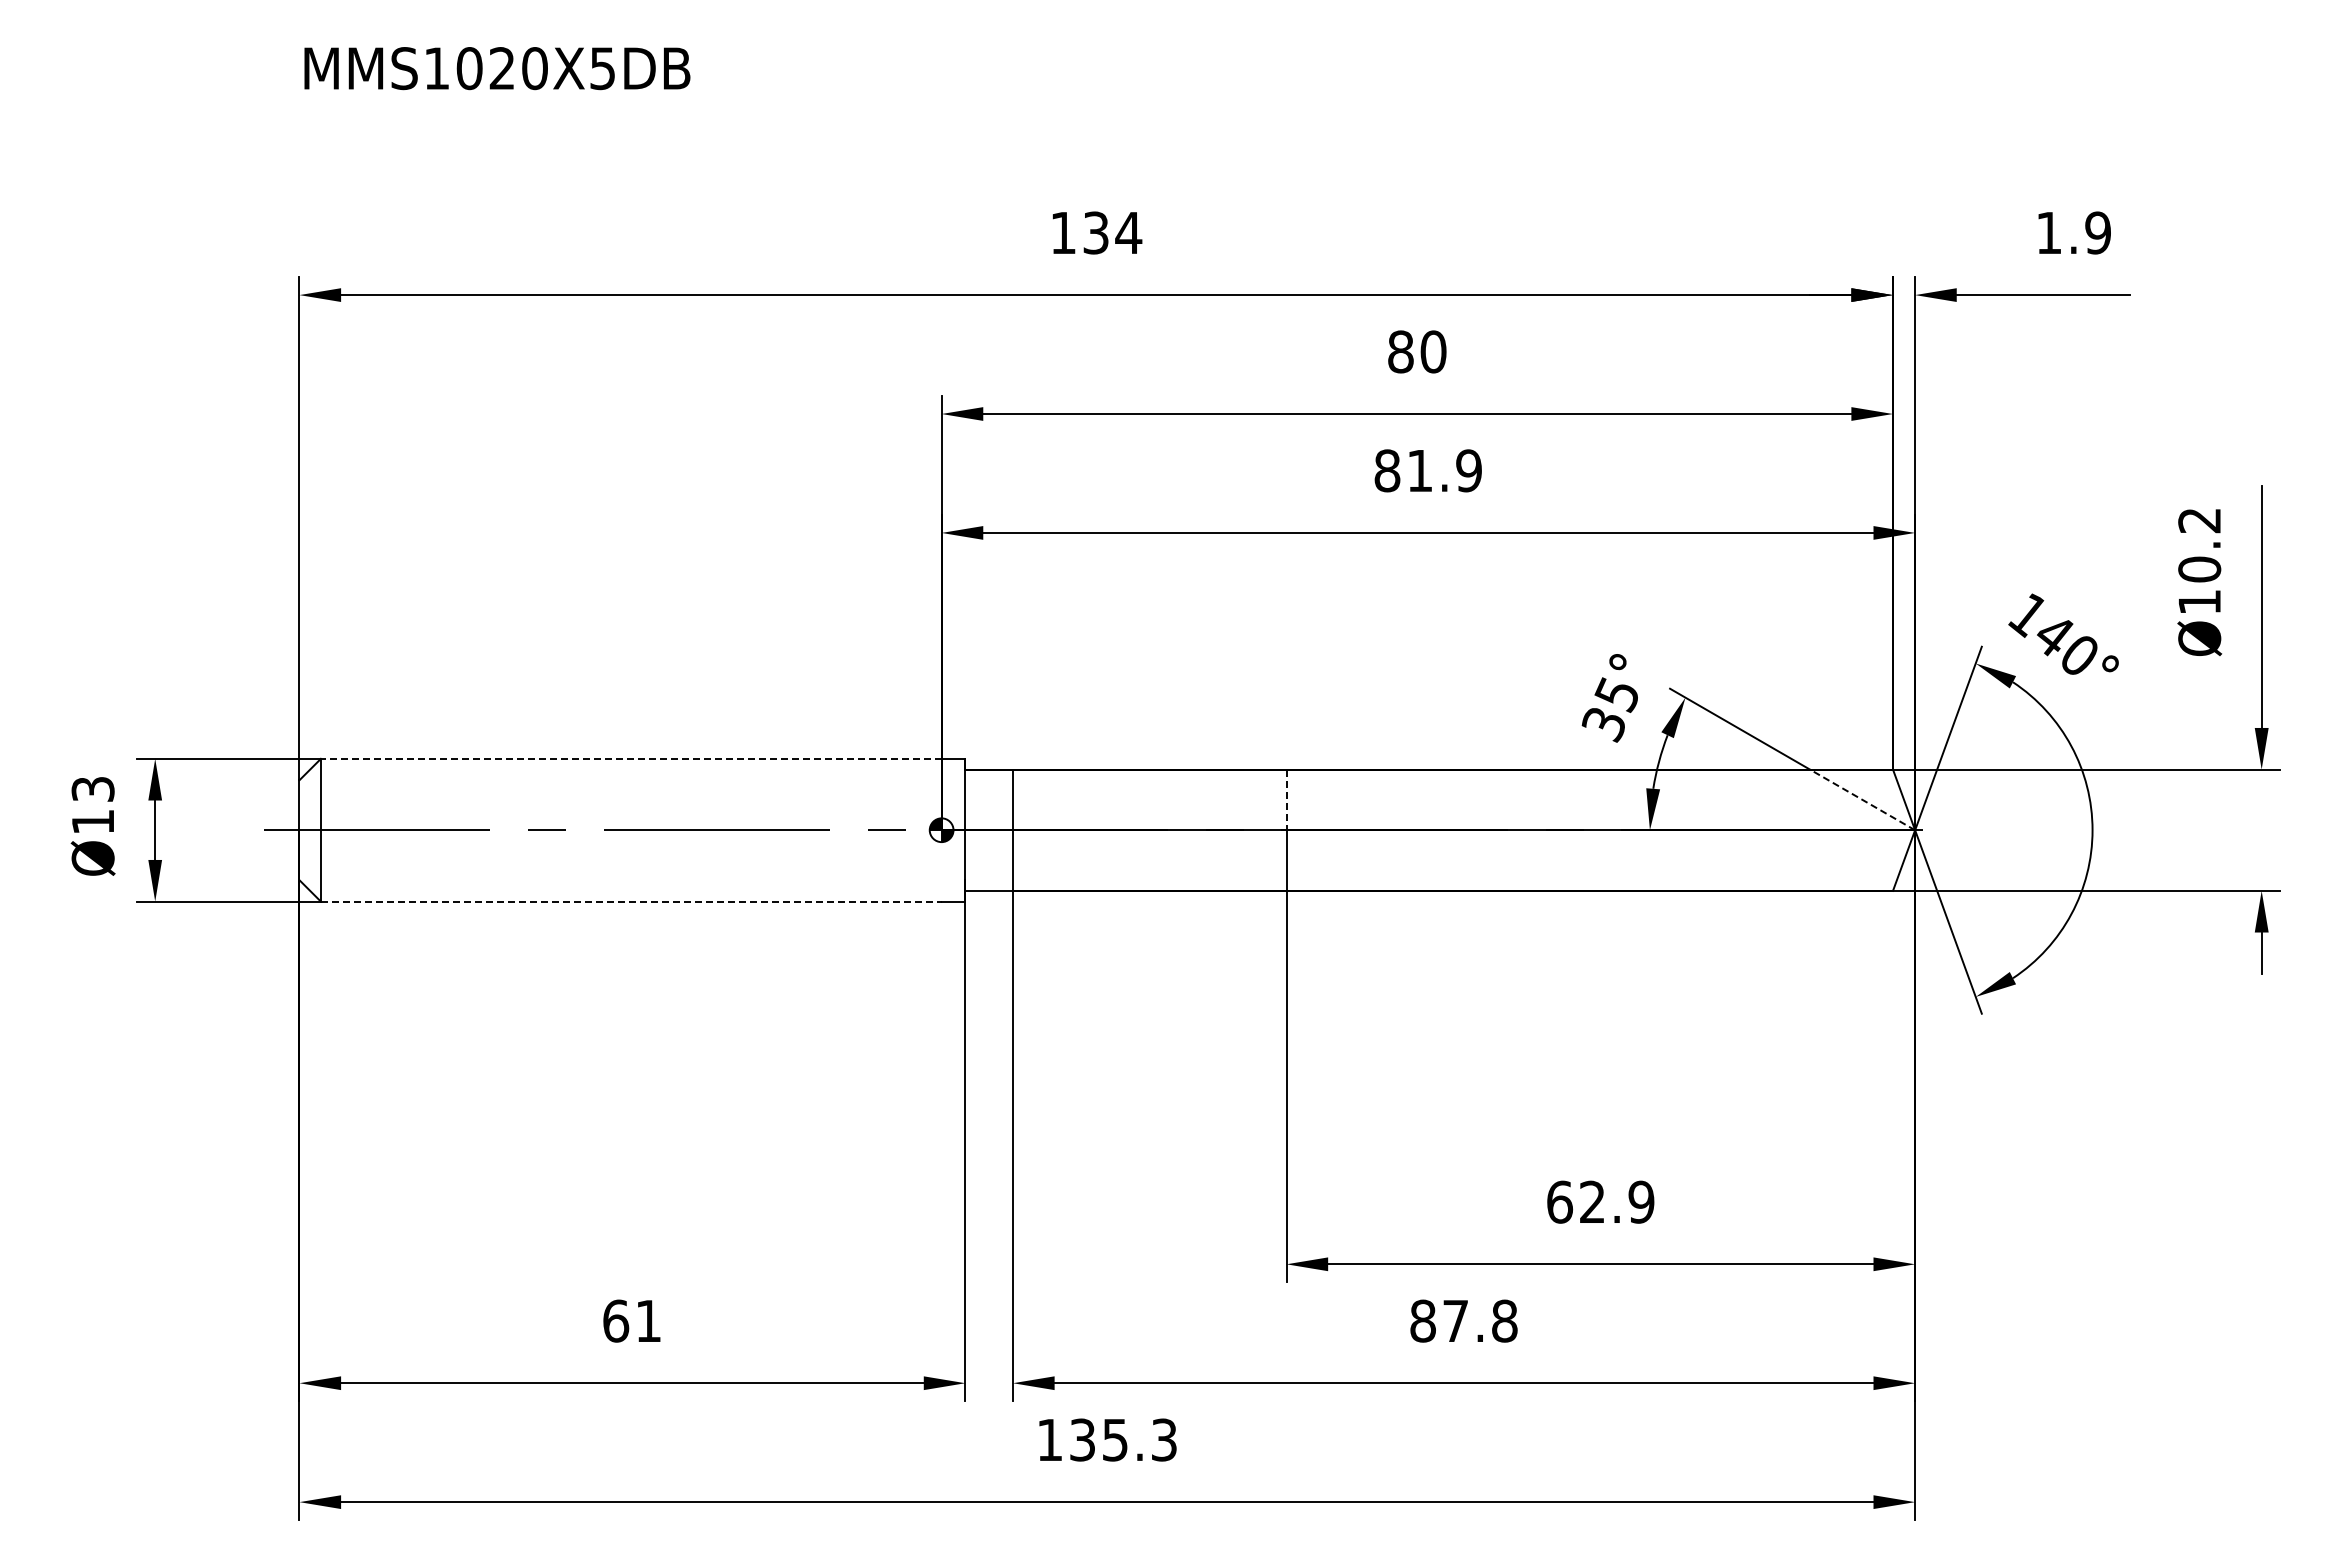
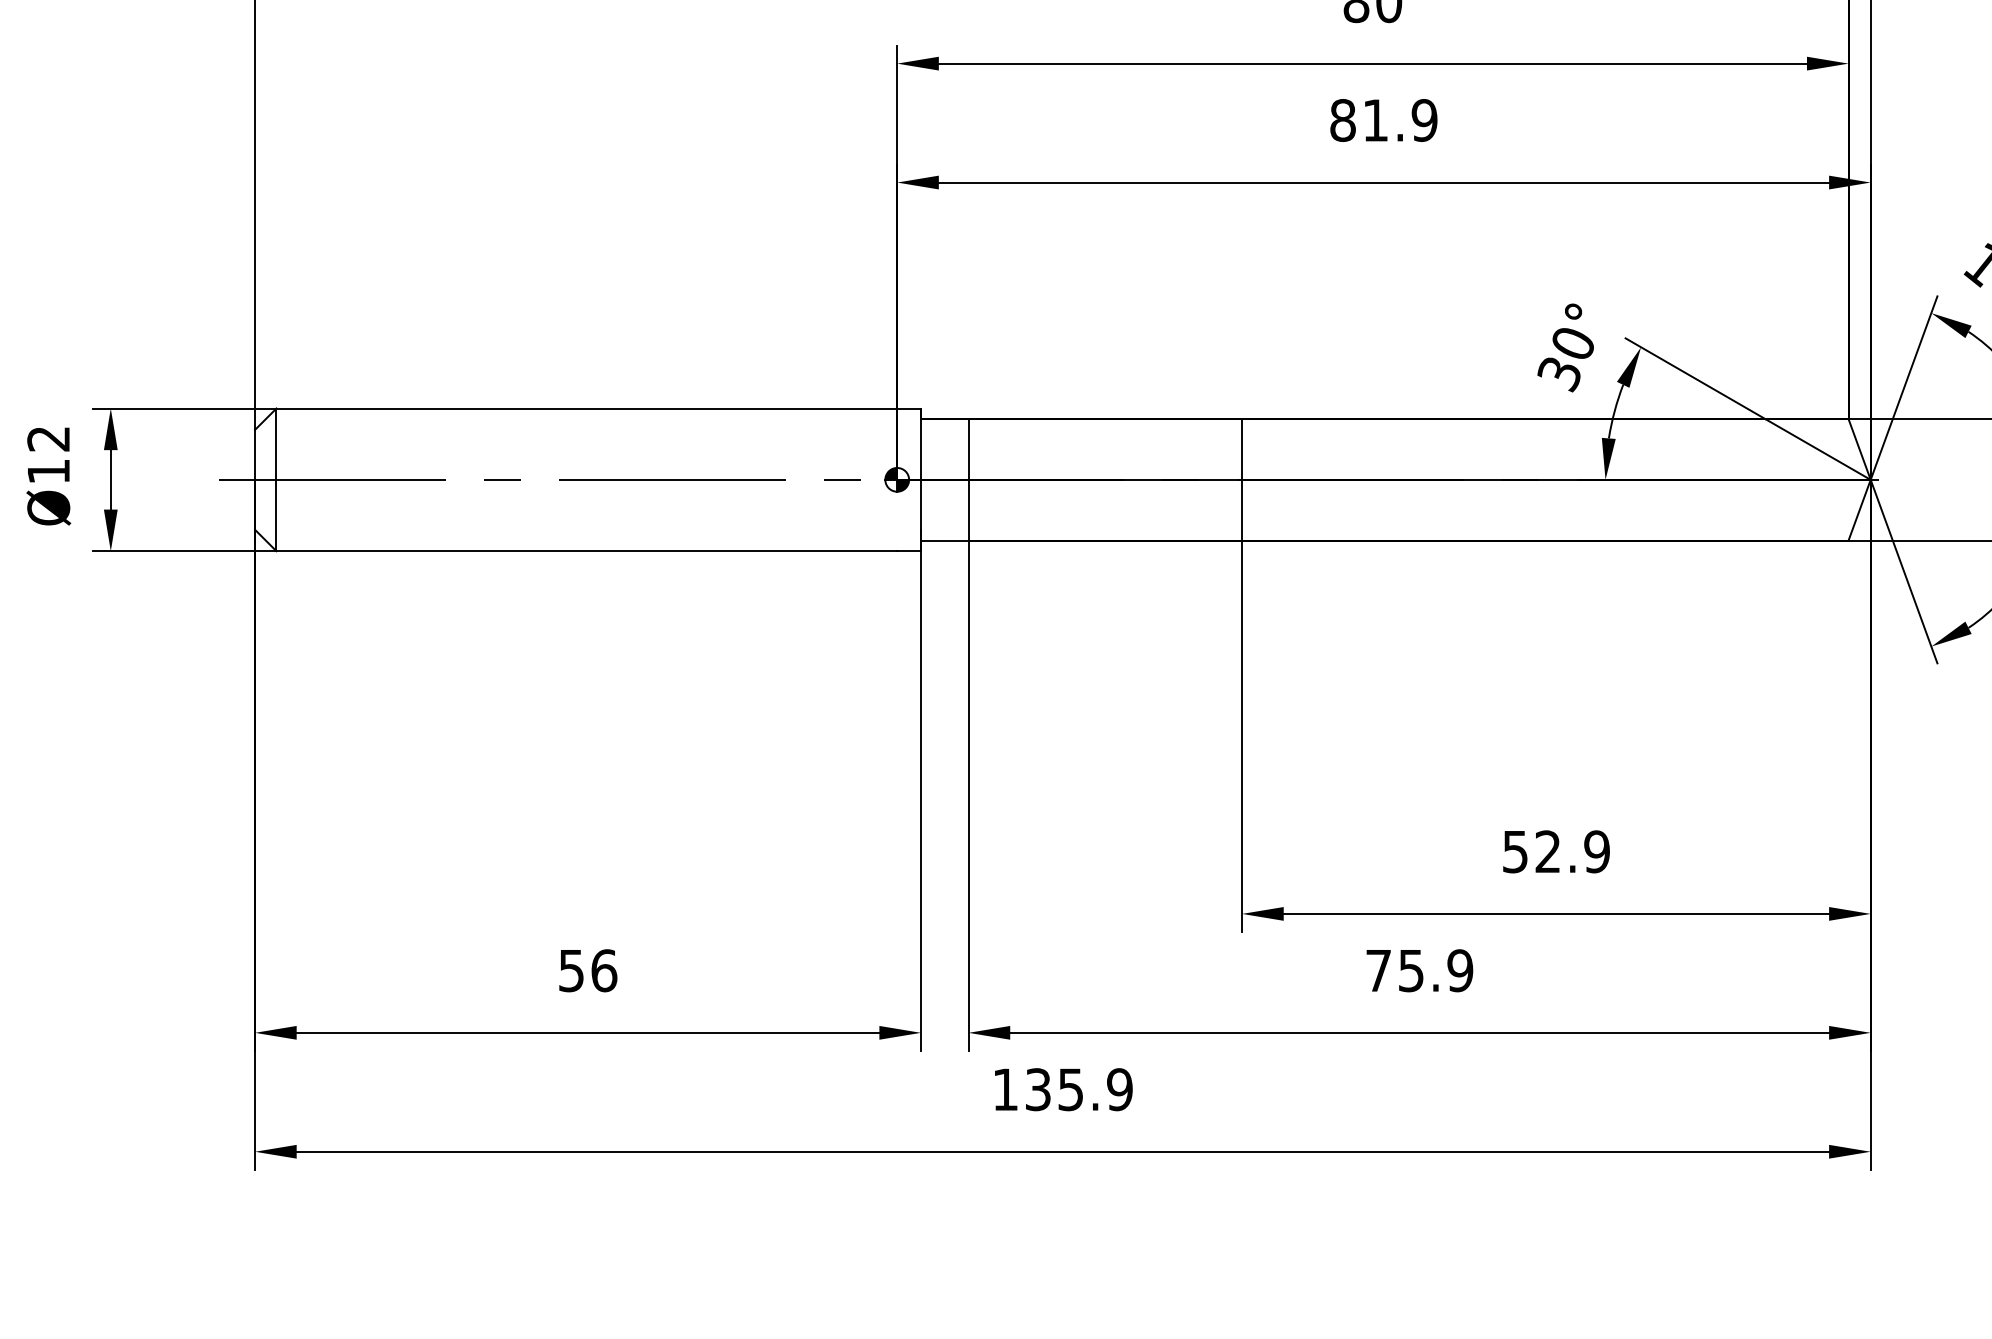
text: (1616, 695) -> (1572, 345), 35° -> 30°
line: (630, 758) -> (586, 408), dashed -> solid
text: (92, 789) -> (48, 439), Ø13 -> Ø12
line: (1862, 799) -> (1818, 449), dashed -> solid
line: (1286, 800) -> (1242, 450), dashed -> solid
line: (631, 901) -> (587, 551), dashed -> solid
text: (1560, 1201) -> (1516, 851), 62.9 -> 52.9
text: (632, 1320) -> (588, 970), 61 -> 56
text: (1463, 1320) -> (1419, 970), 87.8 -> 75.9
text: (1164, 1439) -> (1120, 1089), 135.3 -> 135.9

